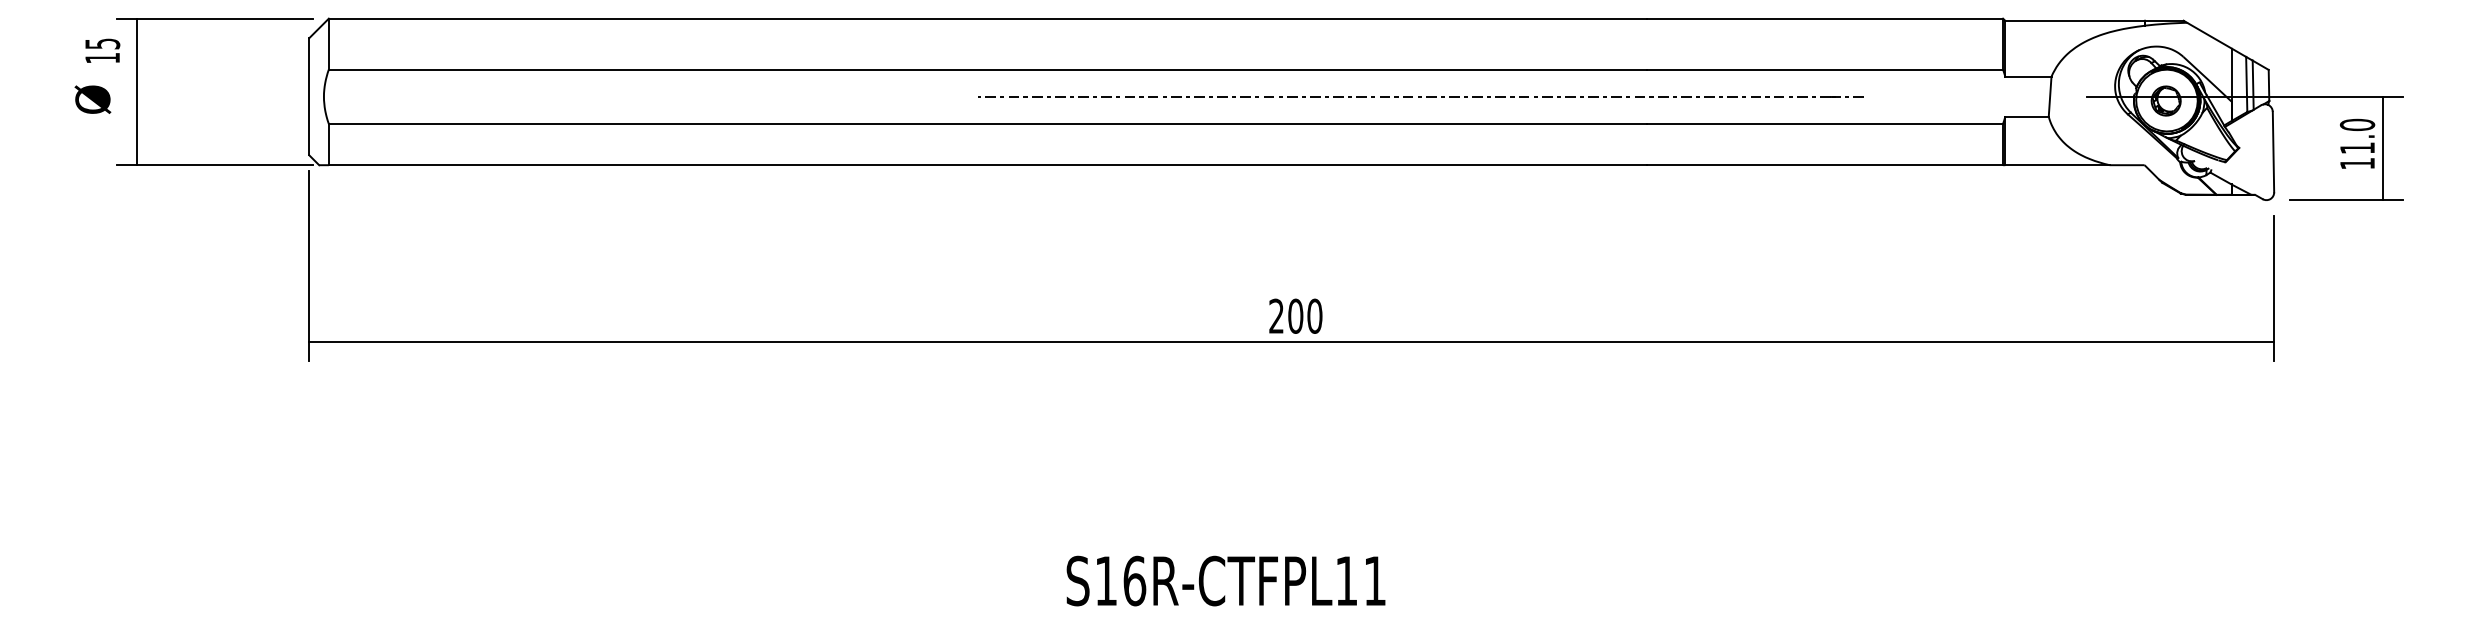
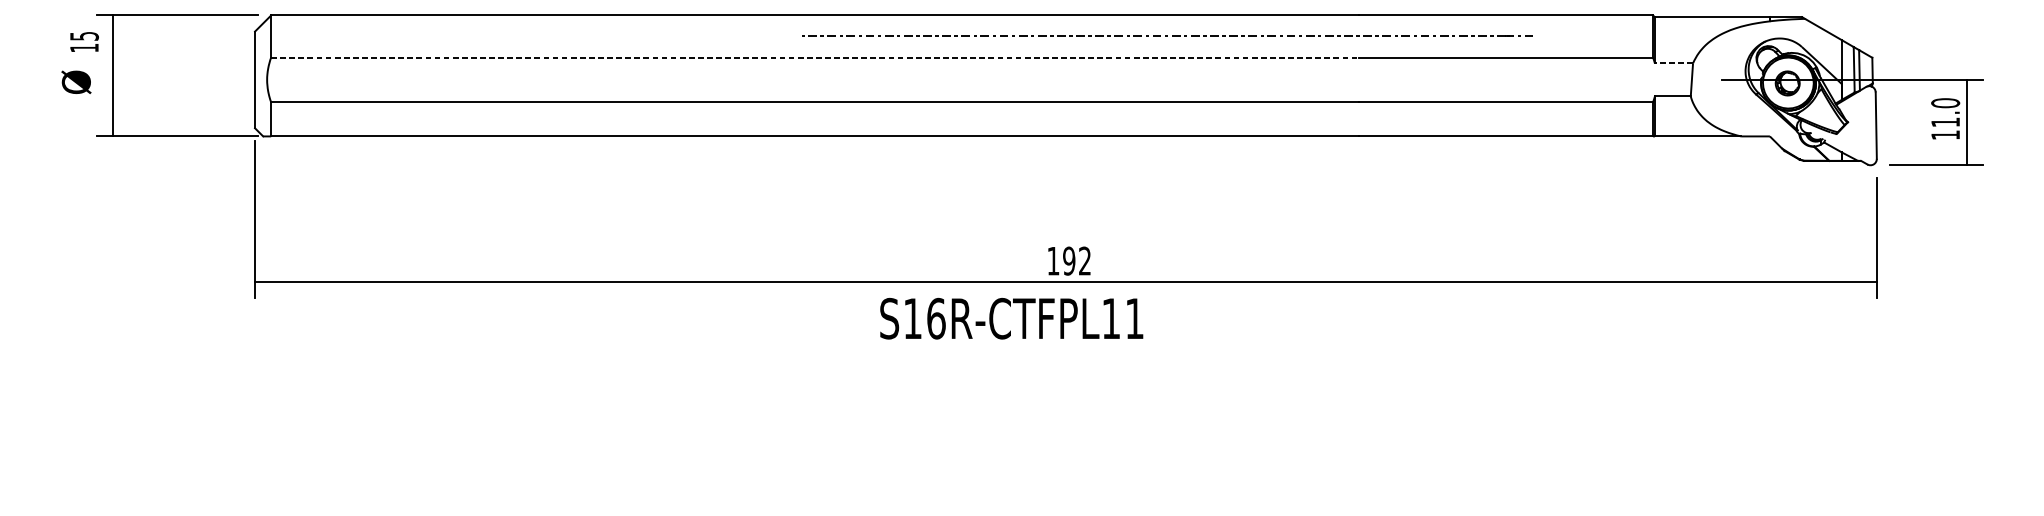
line: (988, 69) -> (815, 57), solid -> dashed
line: (2027, 76) -> (1673, 63), solid -> dashed
line: (1420, 96) -> (1167, 35), moved
text: (1295, 315) -> (1069, 260), 200 -> 192
text: (1225, 580) -> (1011, 318), moved

